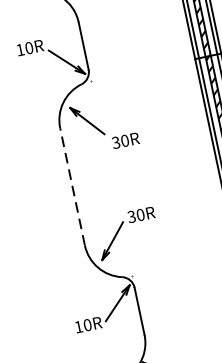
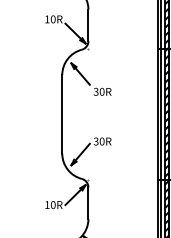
line: (72, 185) -> (62, 113), dashed -> solid

